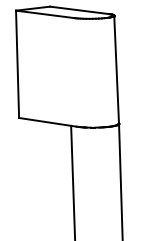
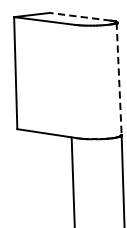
line: (78, 10) -> (79, 16), solid -> dashed
line: (116, 70) -> (119, 79), solid -> dashed

